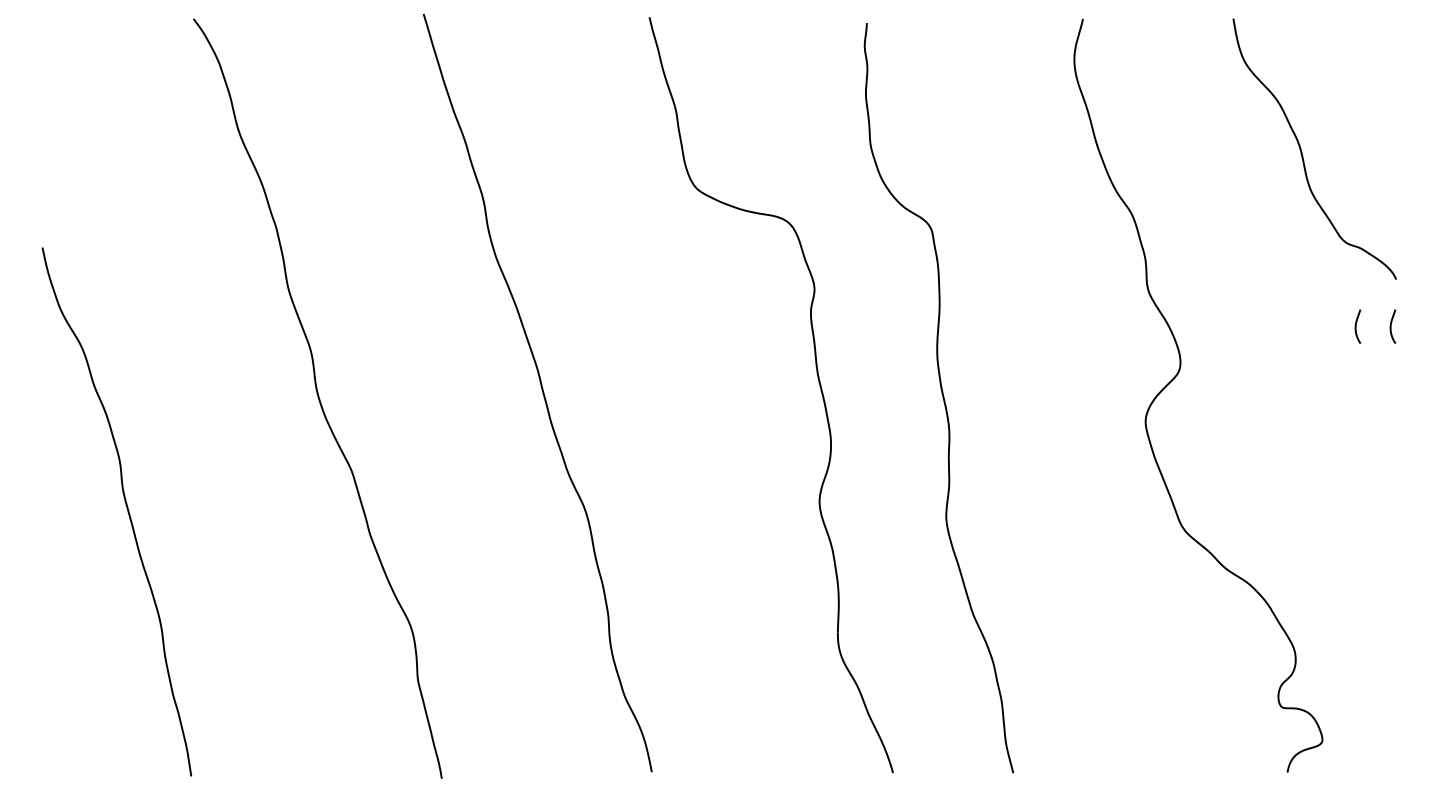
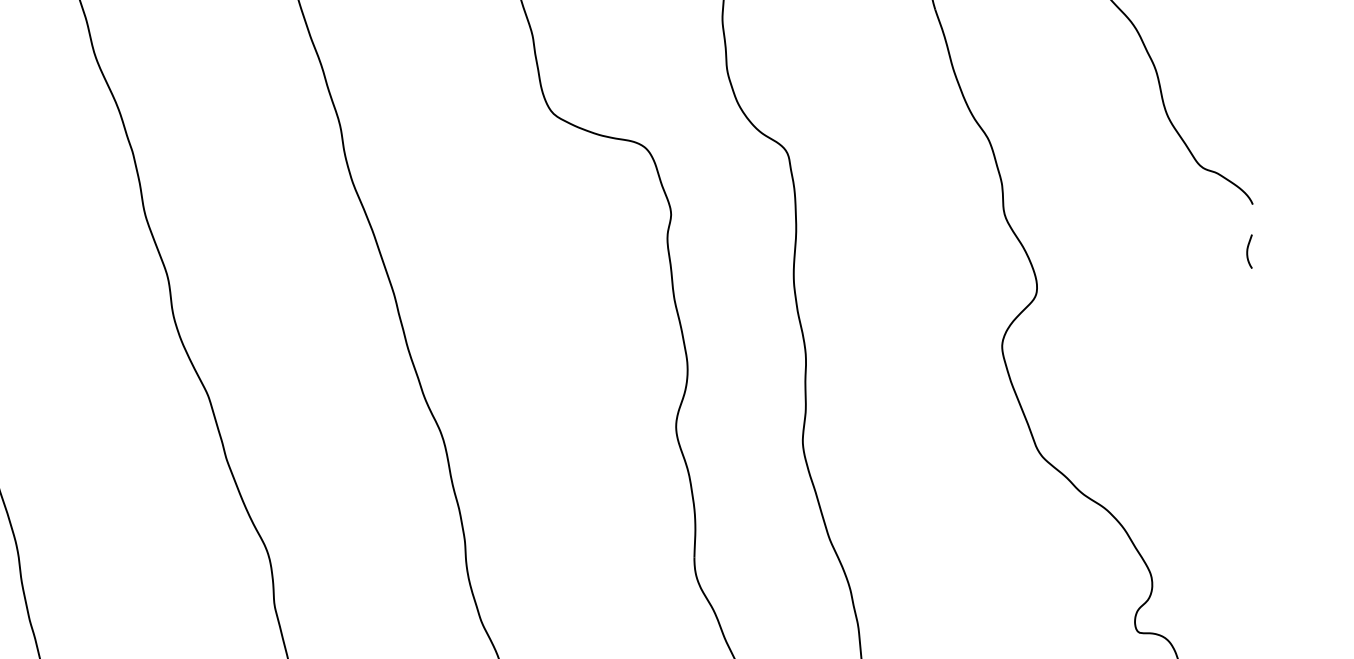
curve: (1356, 326) -> (1213, 251), removed

